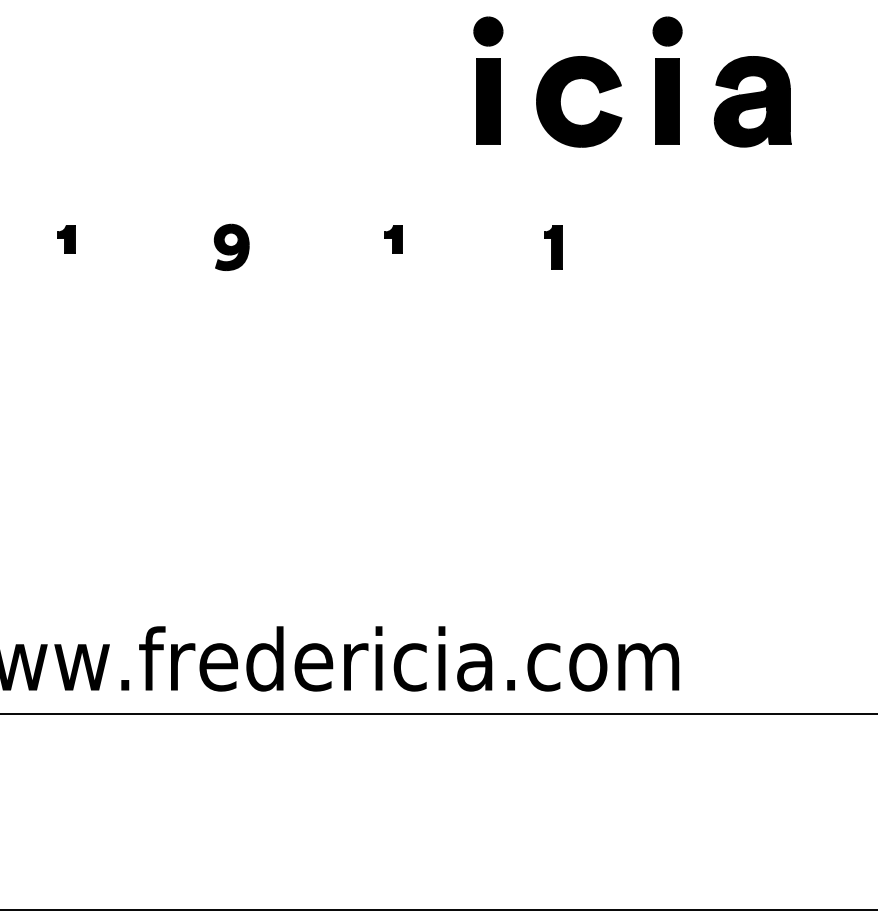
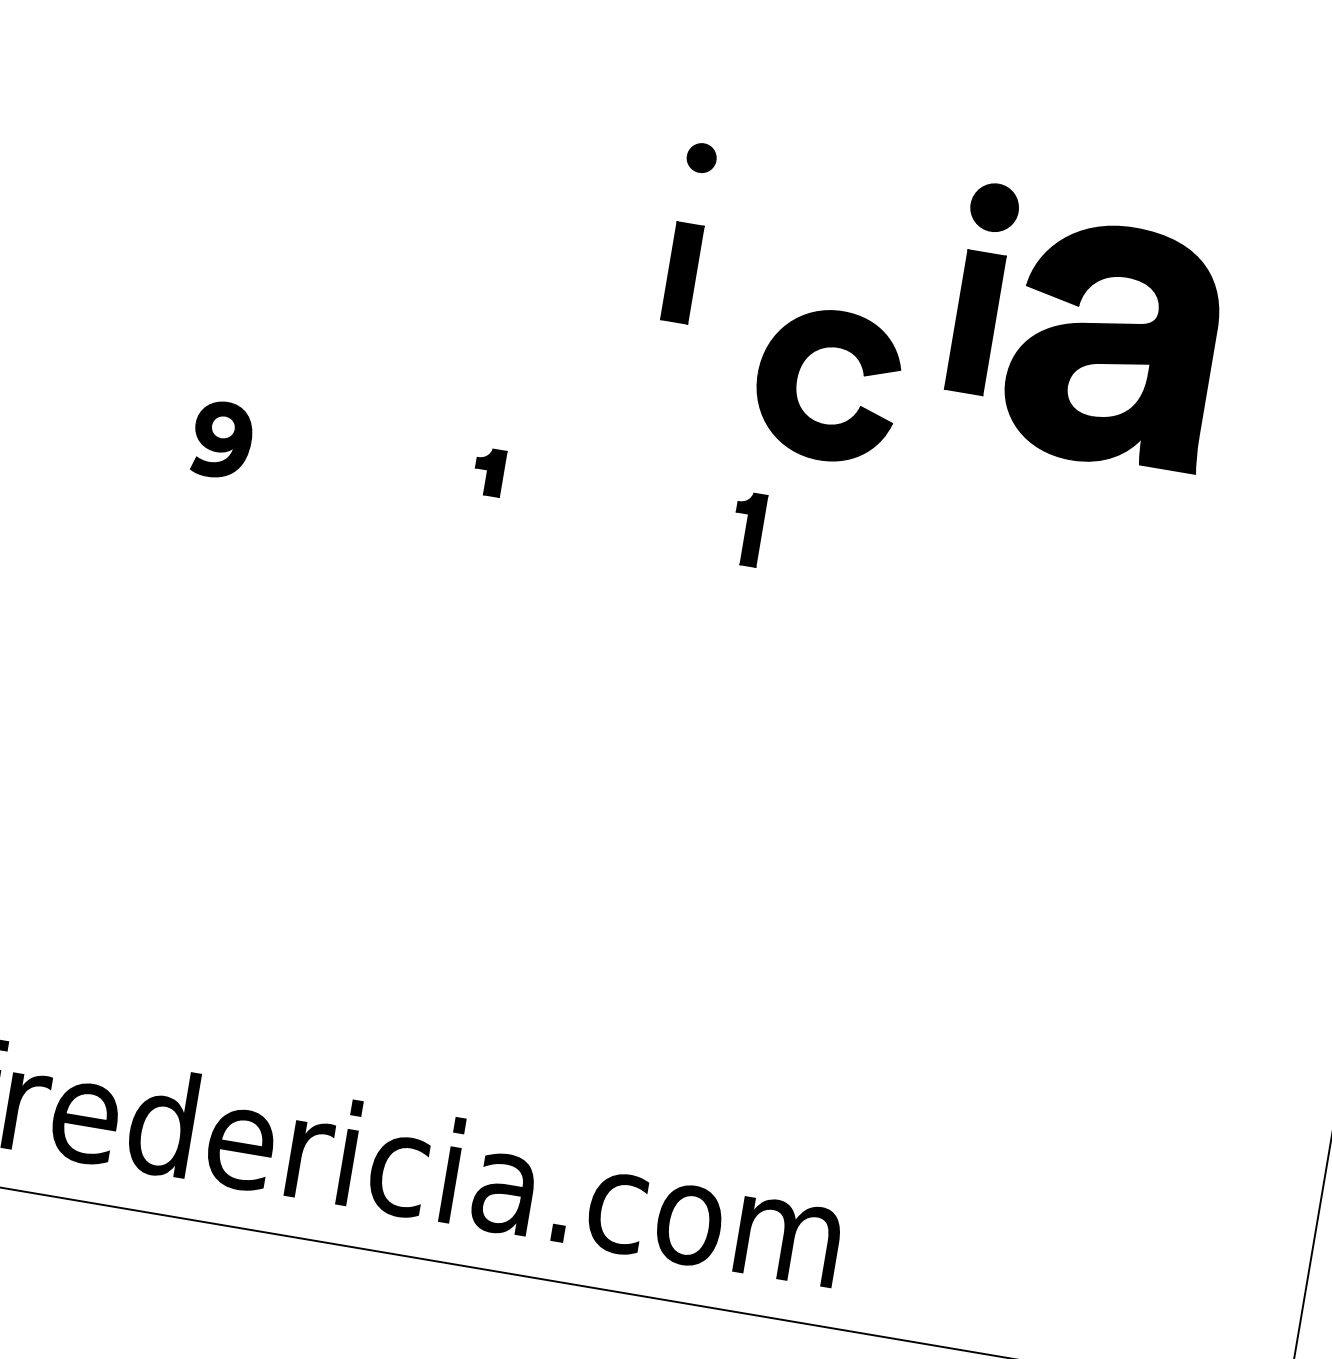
part: (488, 31) -> (701, 158), size x0.6
part: (561, 97) -> (799, 373), moved
part: (488, 101) -> (682, 272), size x0.7
part: (752, 101) -> (1114, 345), size x1.6

